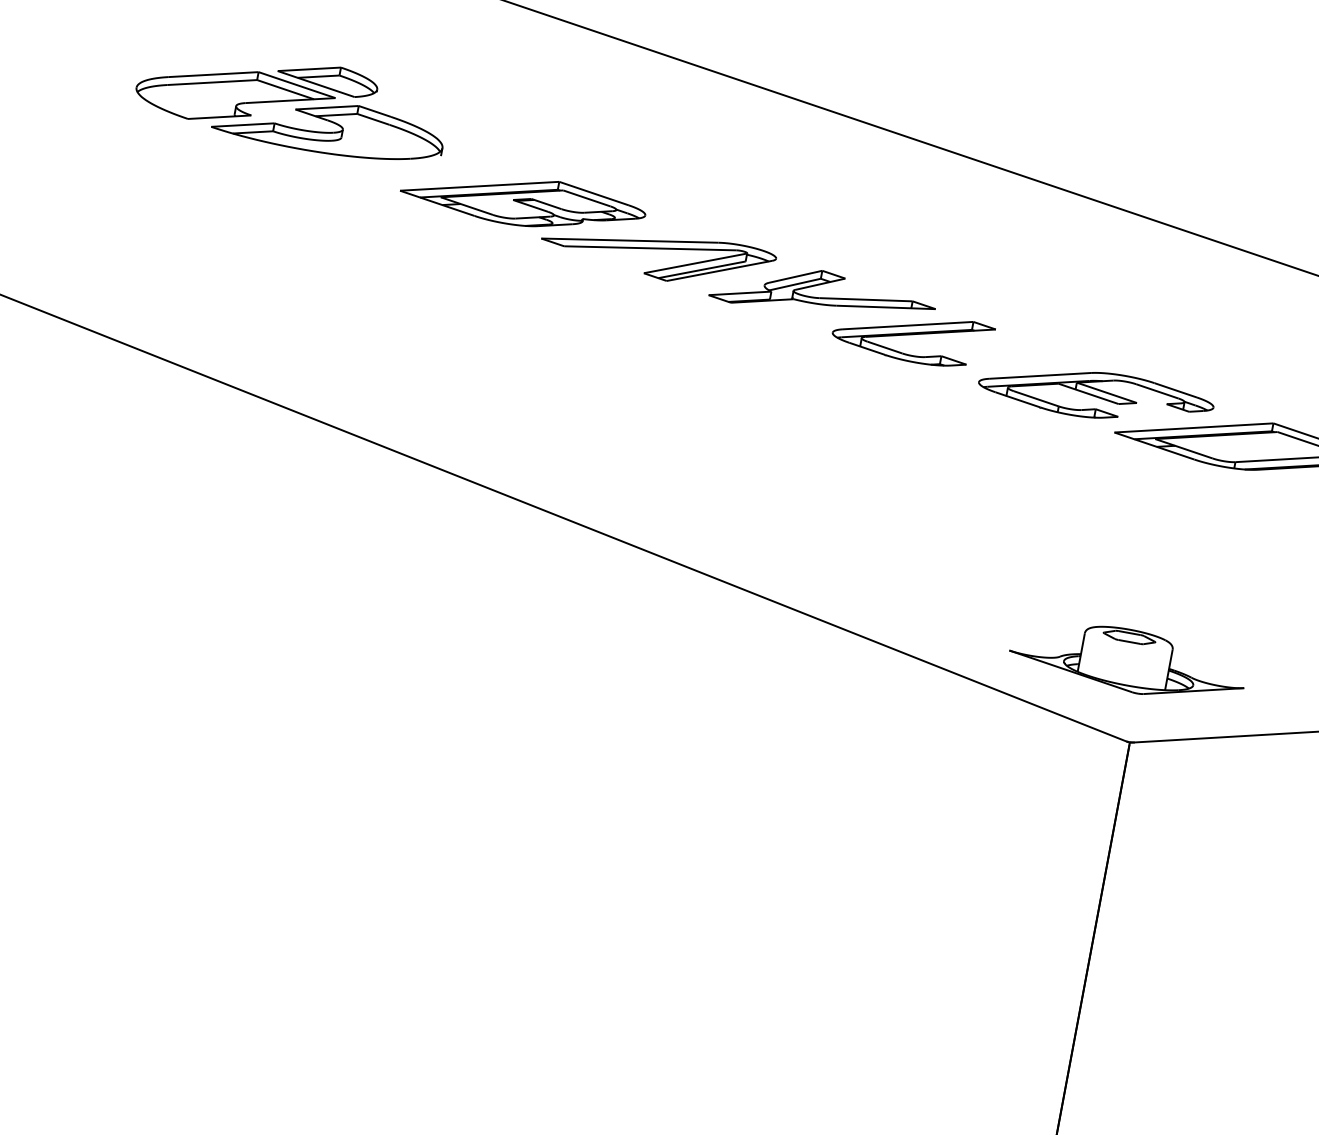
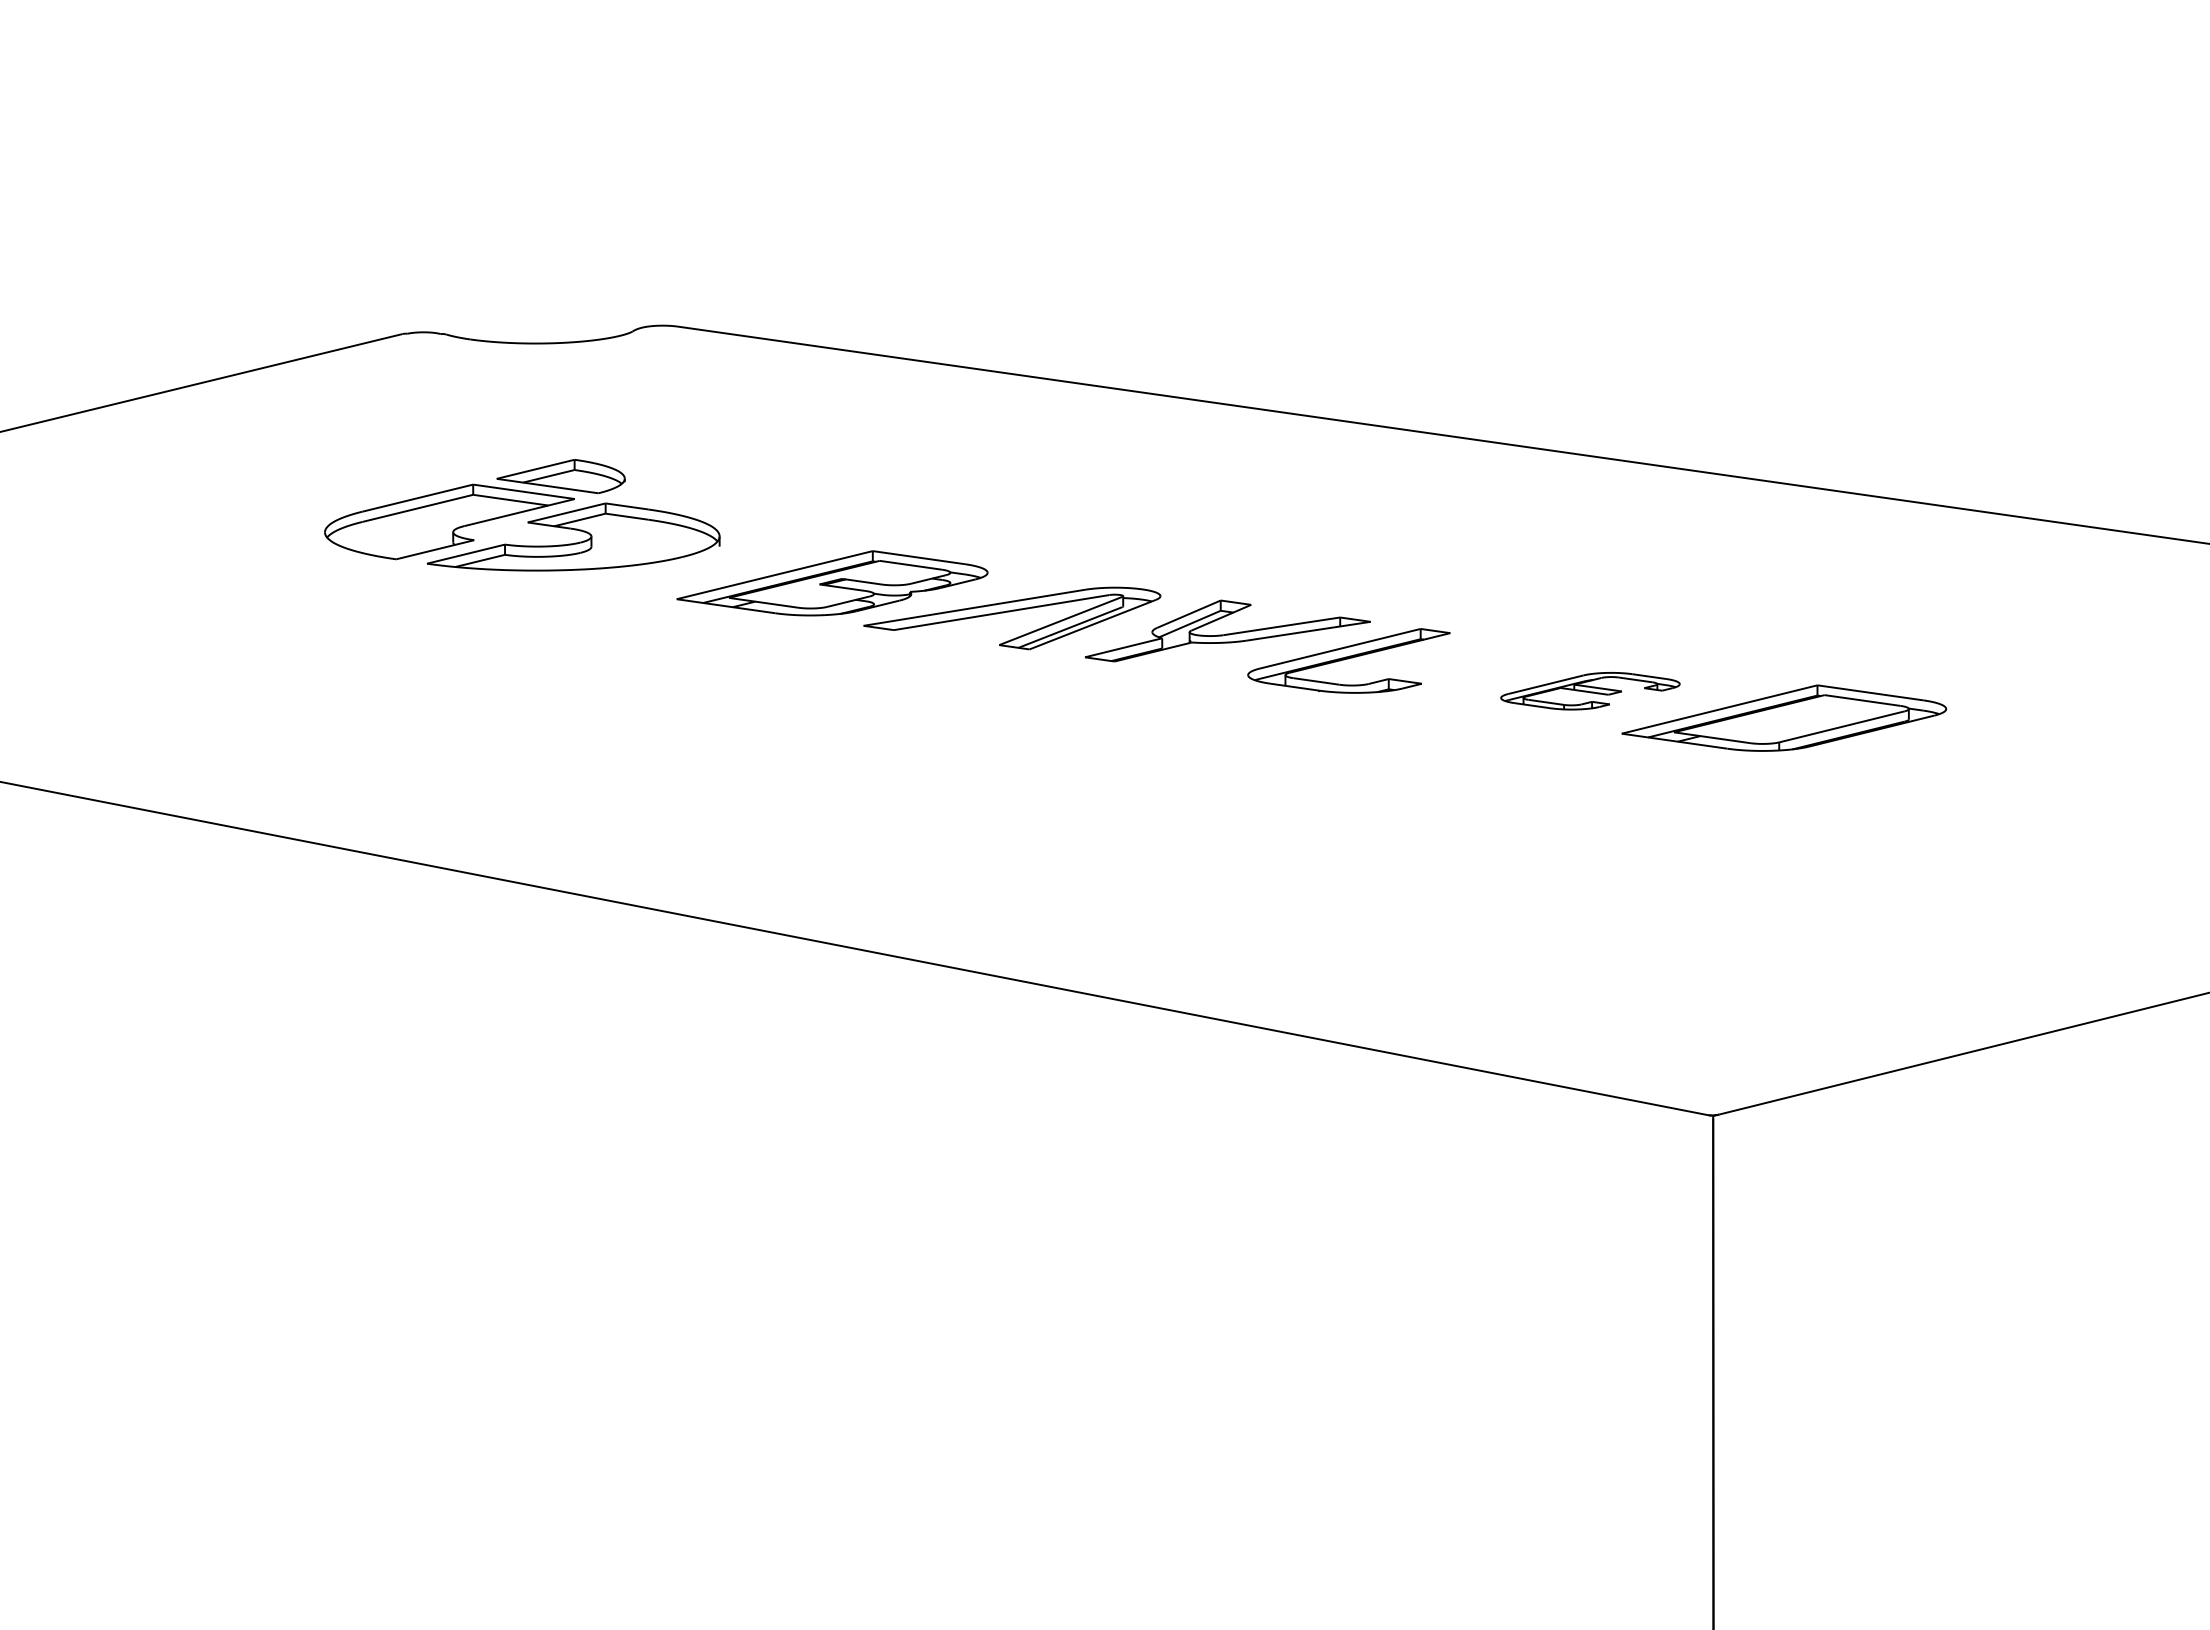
part: (1096, 394) -> (1590, 690), size x0.6
part: (1127, 659) -> (1691, 1013), removed

